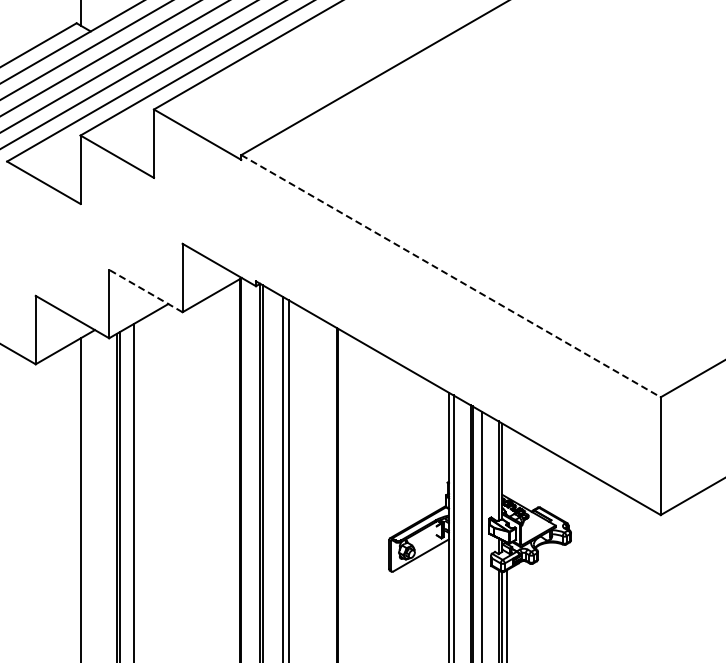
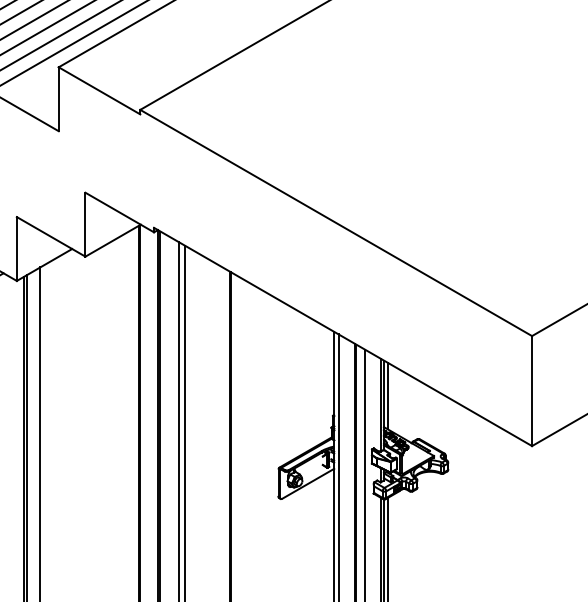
line: (451, 276) -> (336, 223), dashed -> solid
line: (145, 290) -> (50, 236), dashed -> solid
line: (506, 461) -> (387, 396), added

